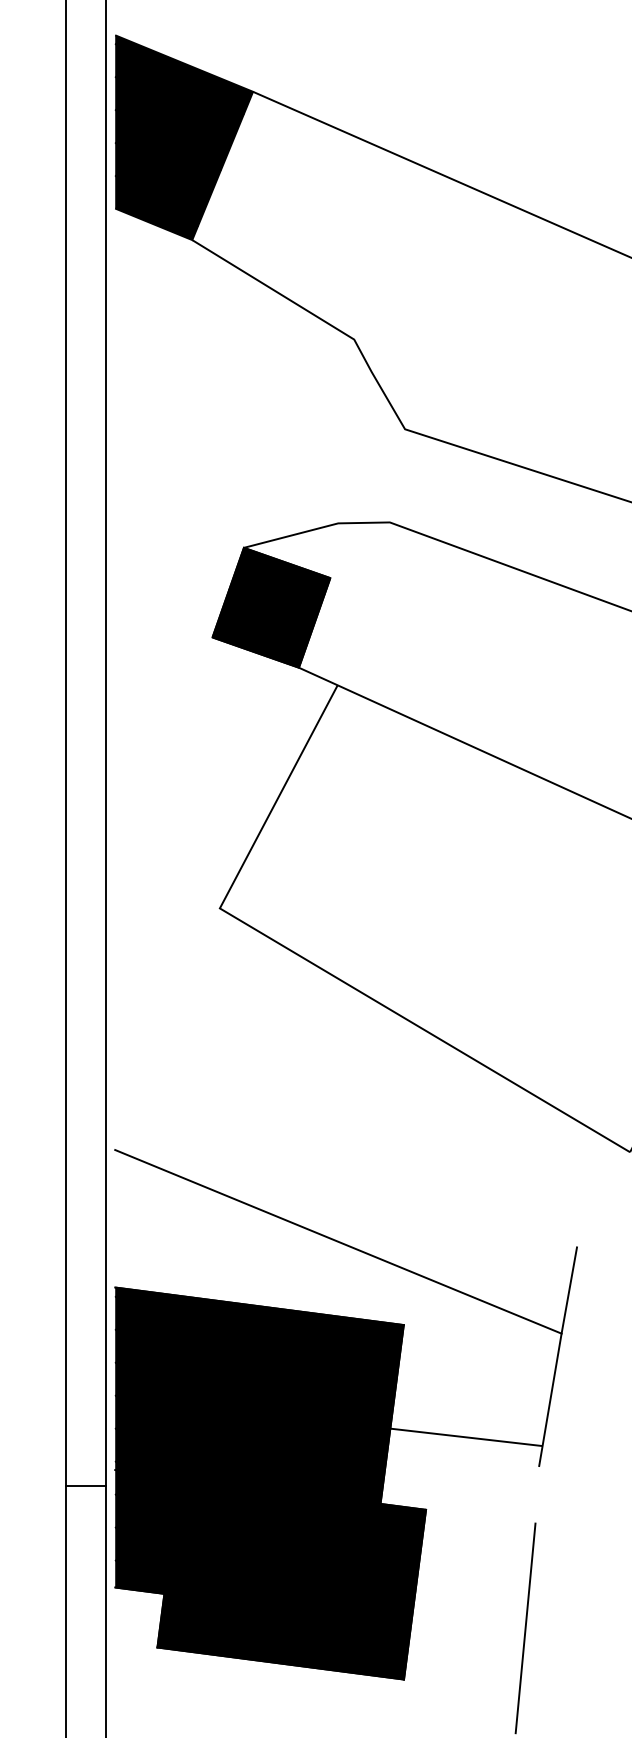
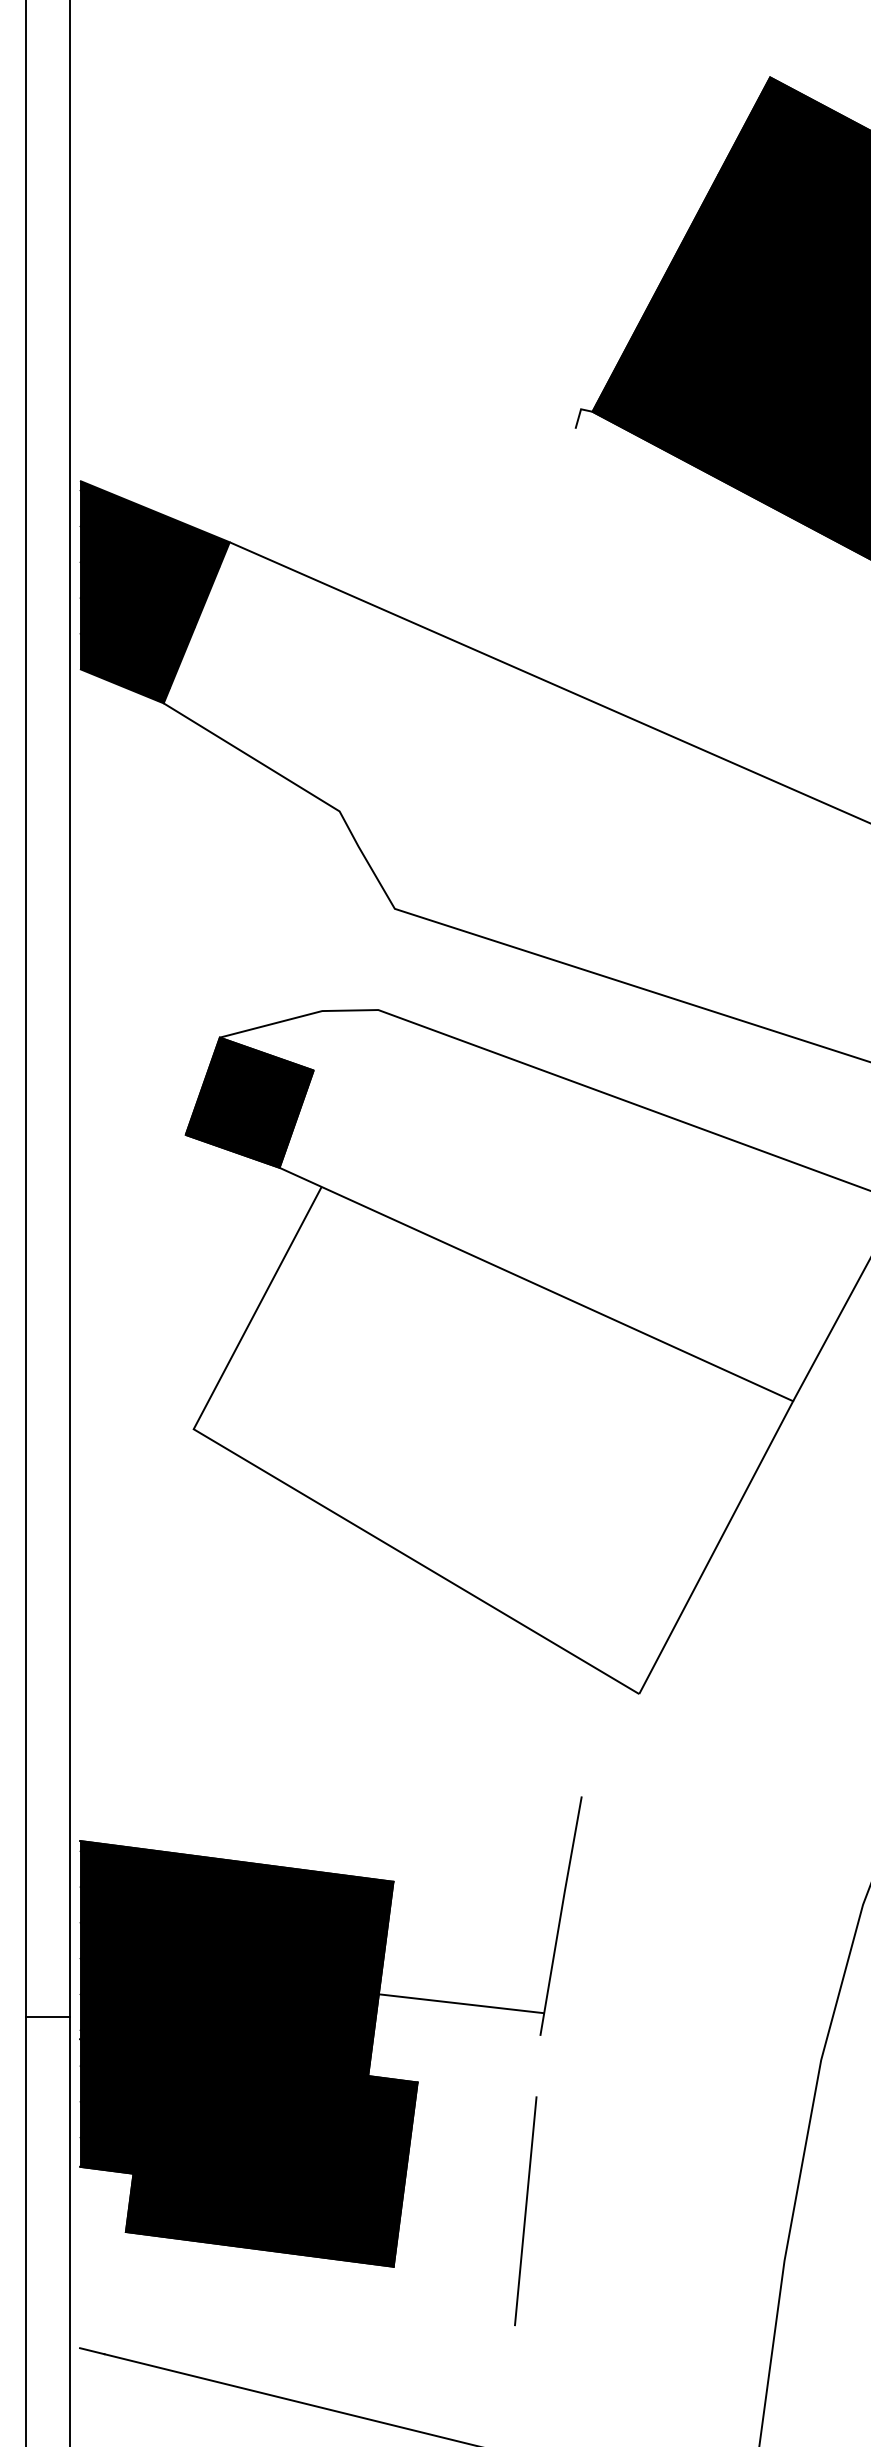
line: (338, 1241) -> (322, 1791), removed
line: (86, 1485) -> (48, 2017), moved

